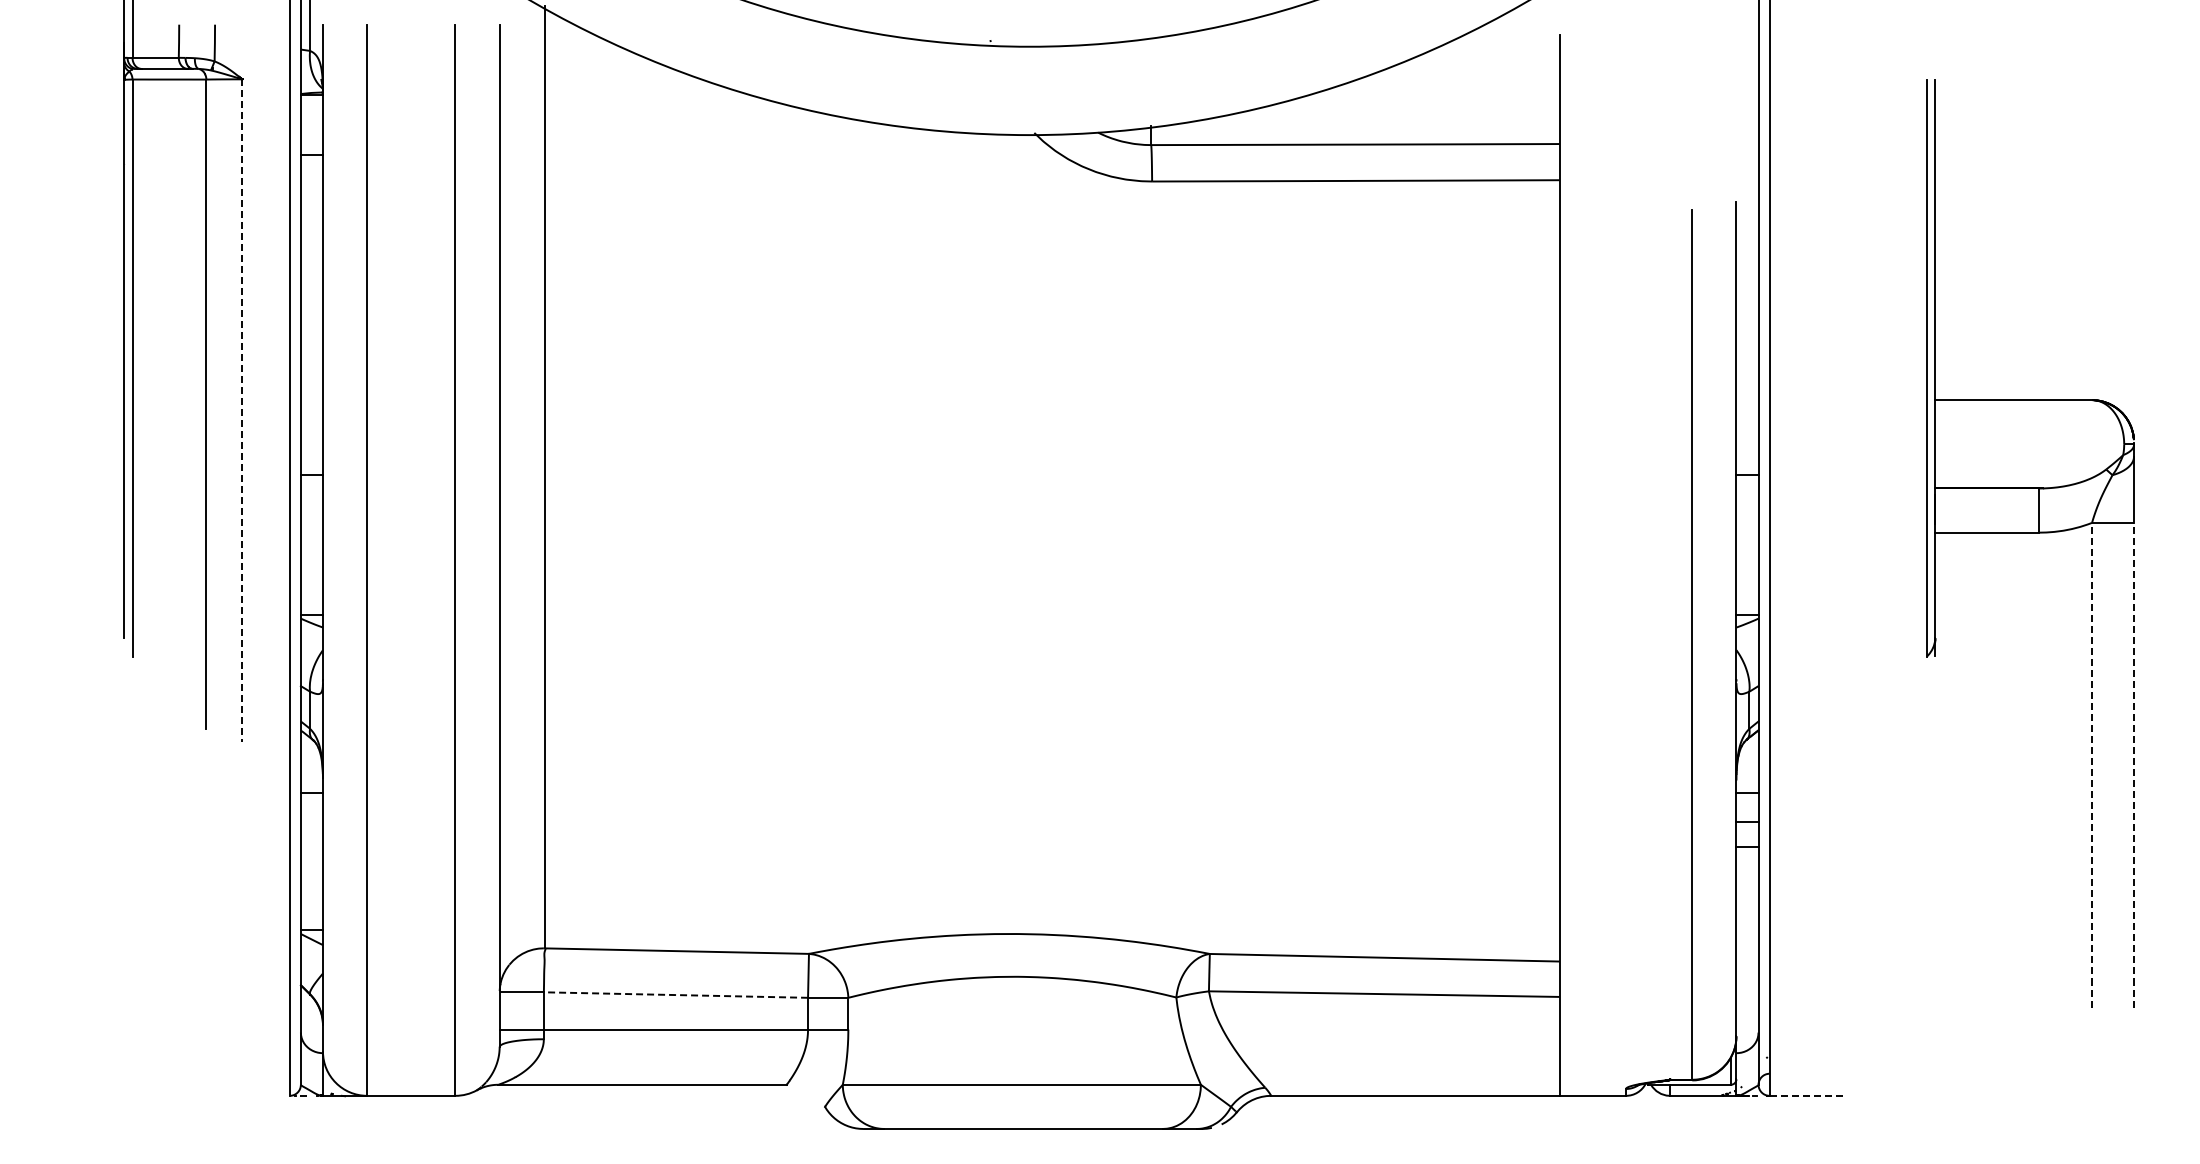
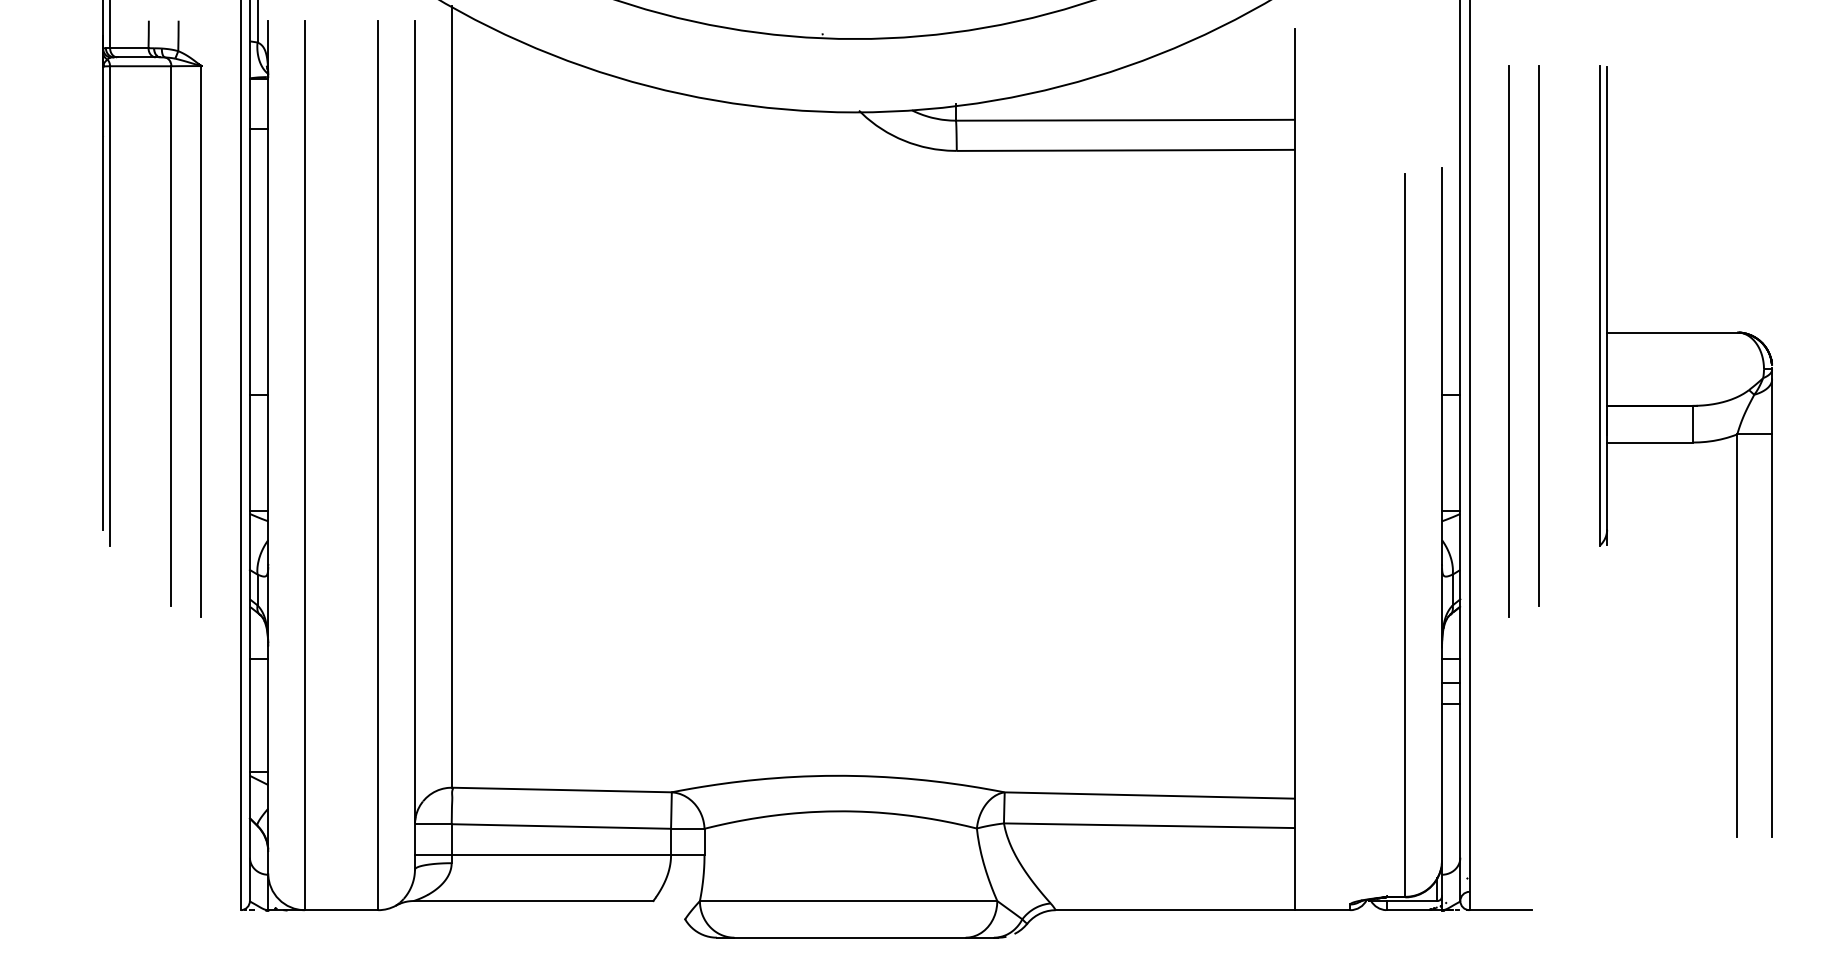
line: (1853, 404) -> (1539, 336), added
line: (242, 410) -> (201, 341), dashed -> solid
line: (1817, 410) -> (1509, 341), added
line: (2092, 764) -> (1737, 635), dashed -> solid
line: (2134, 764) -> (1772, 635), dashed -> solid
line: (675, 995) -> (560, 826), dashed -> solid
line: (1807, 1095) -> (1501, 909), dashed -> solid

